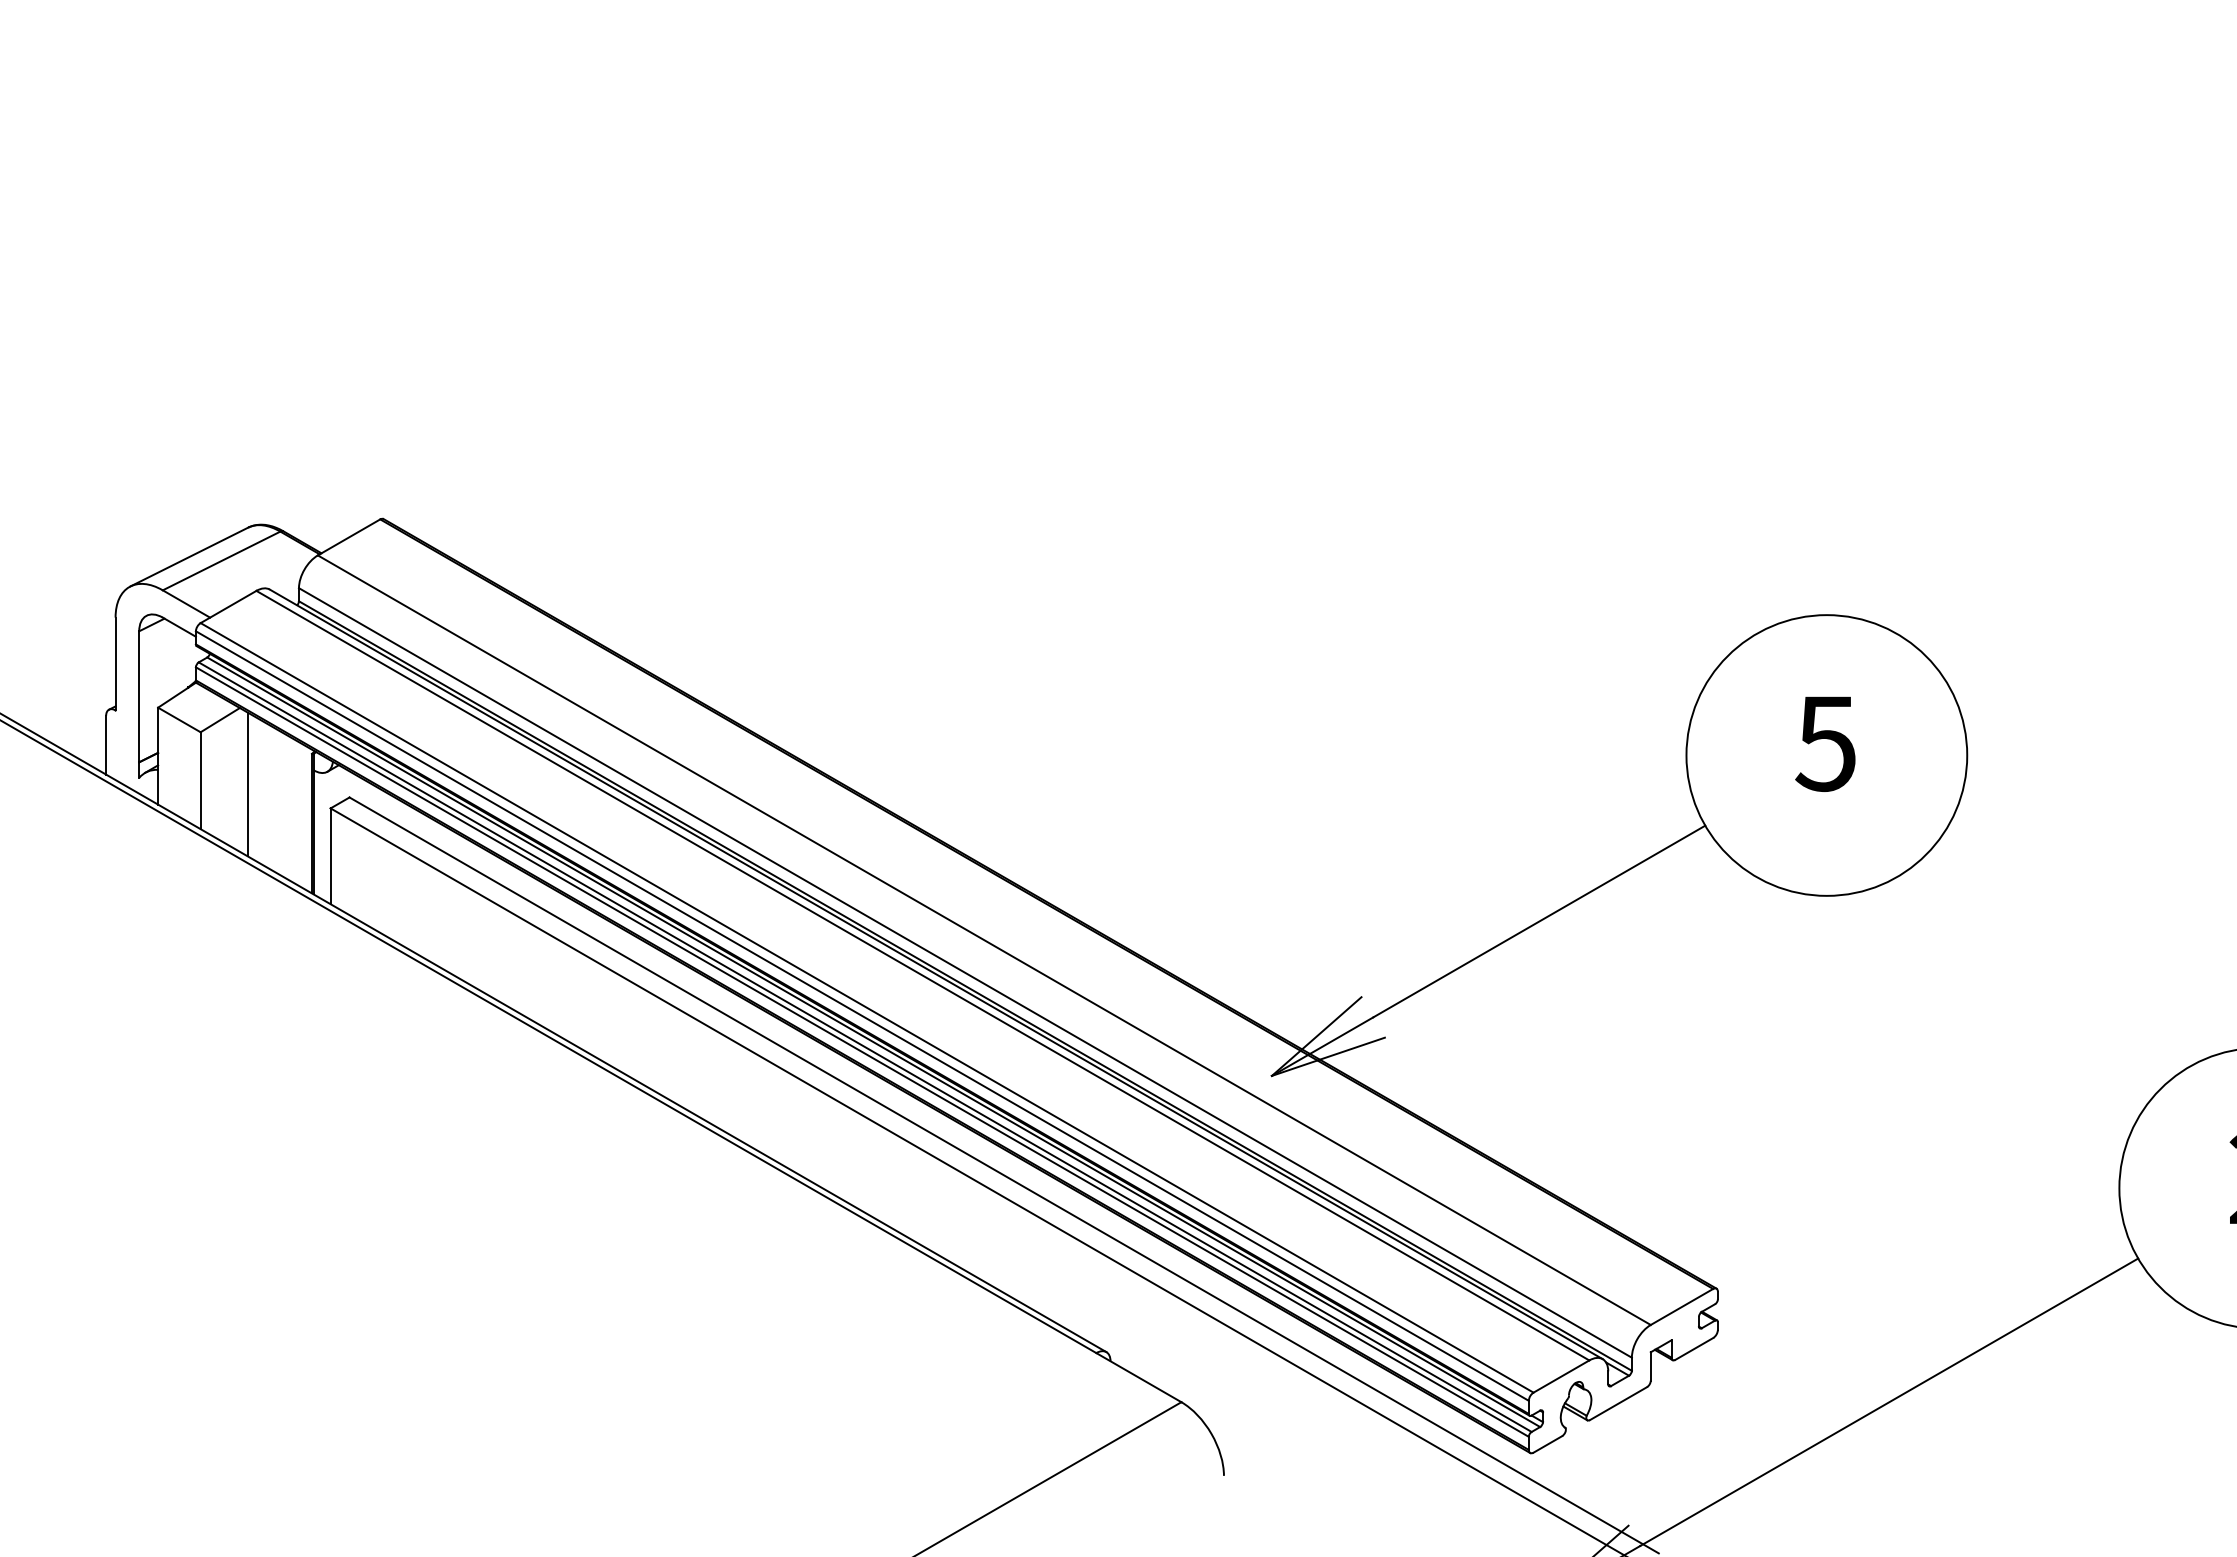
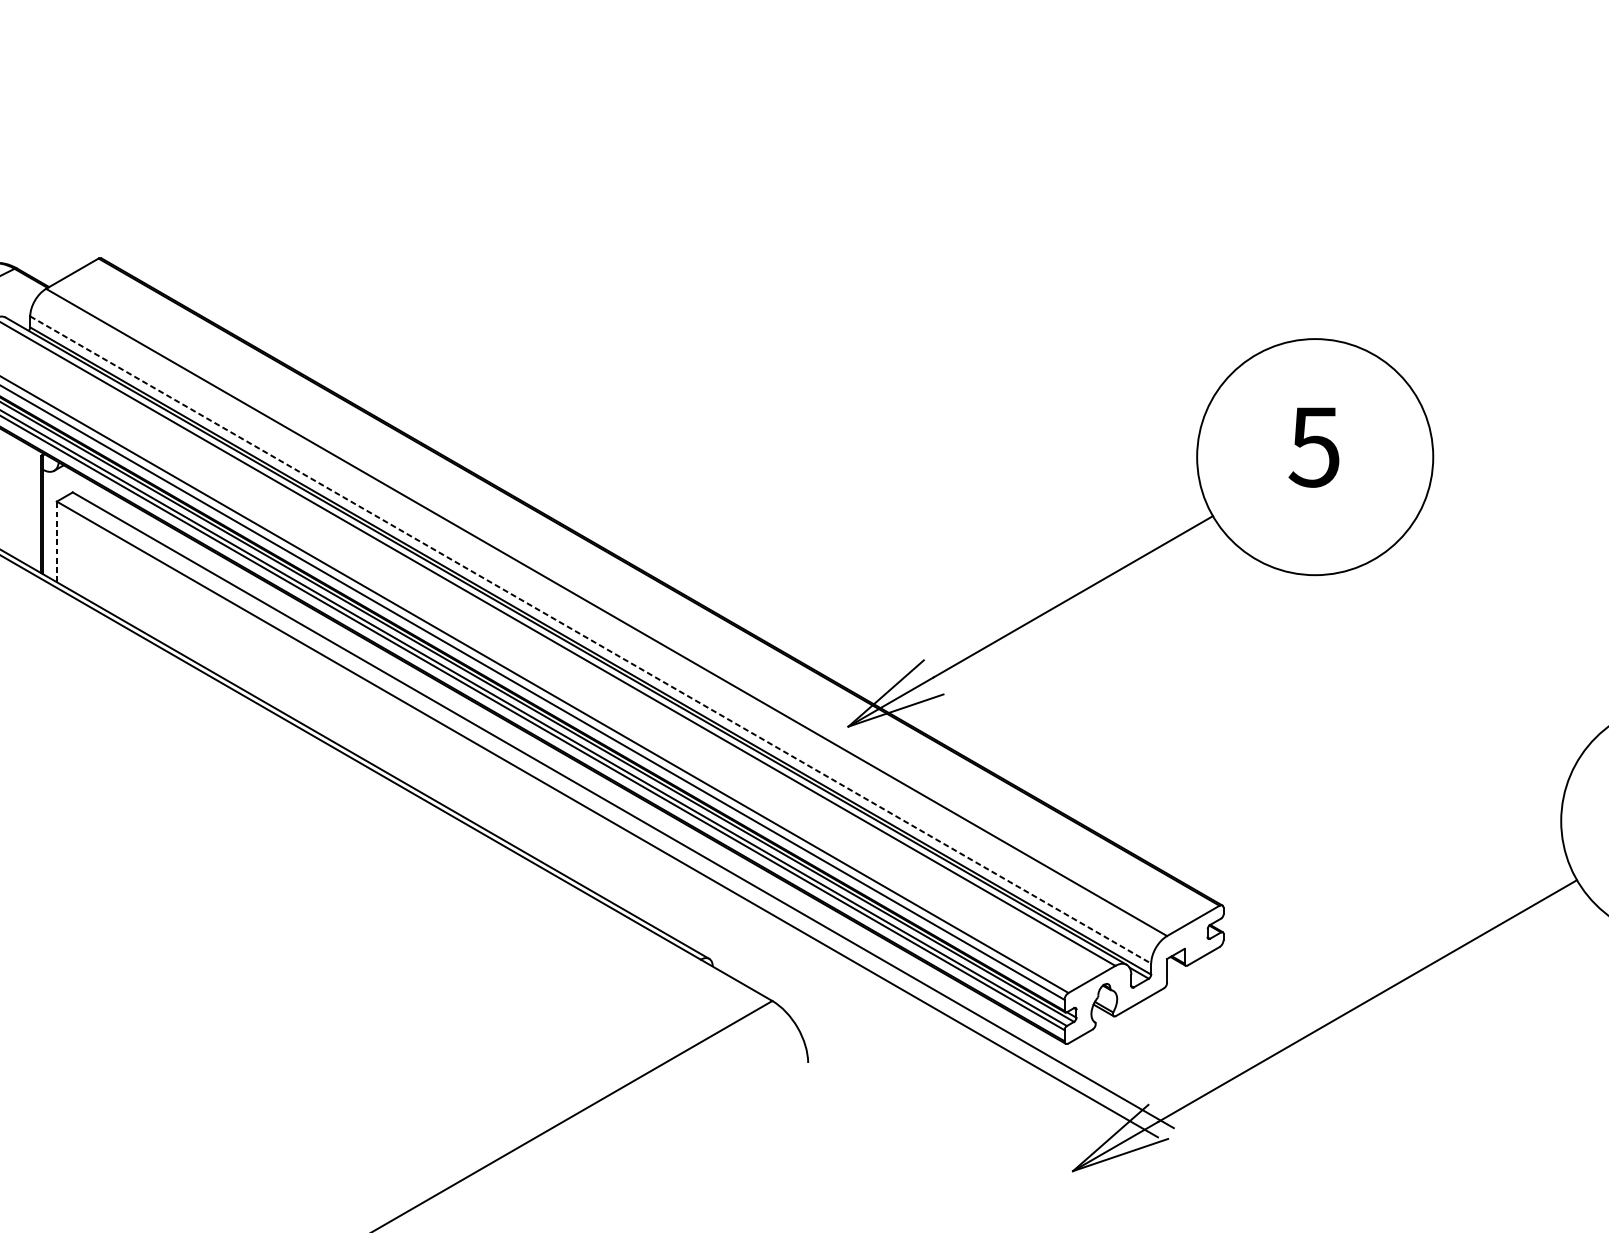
line: (330, 856) -> (56, 542), solid -> dashed
line: (965, 972) -> (590, 639), solid -> dashed

